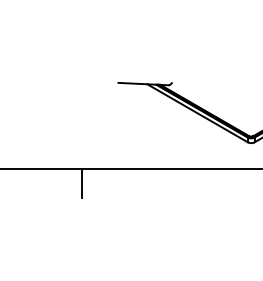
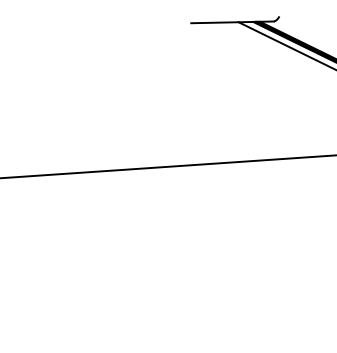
line: (82, 183) -> (143, 192), removed

